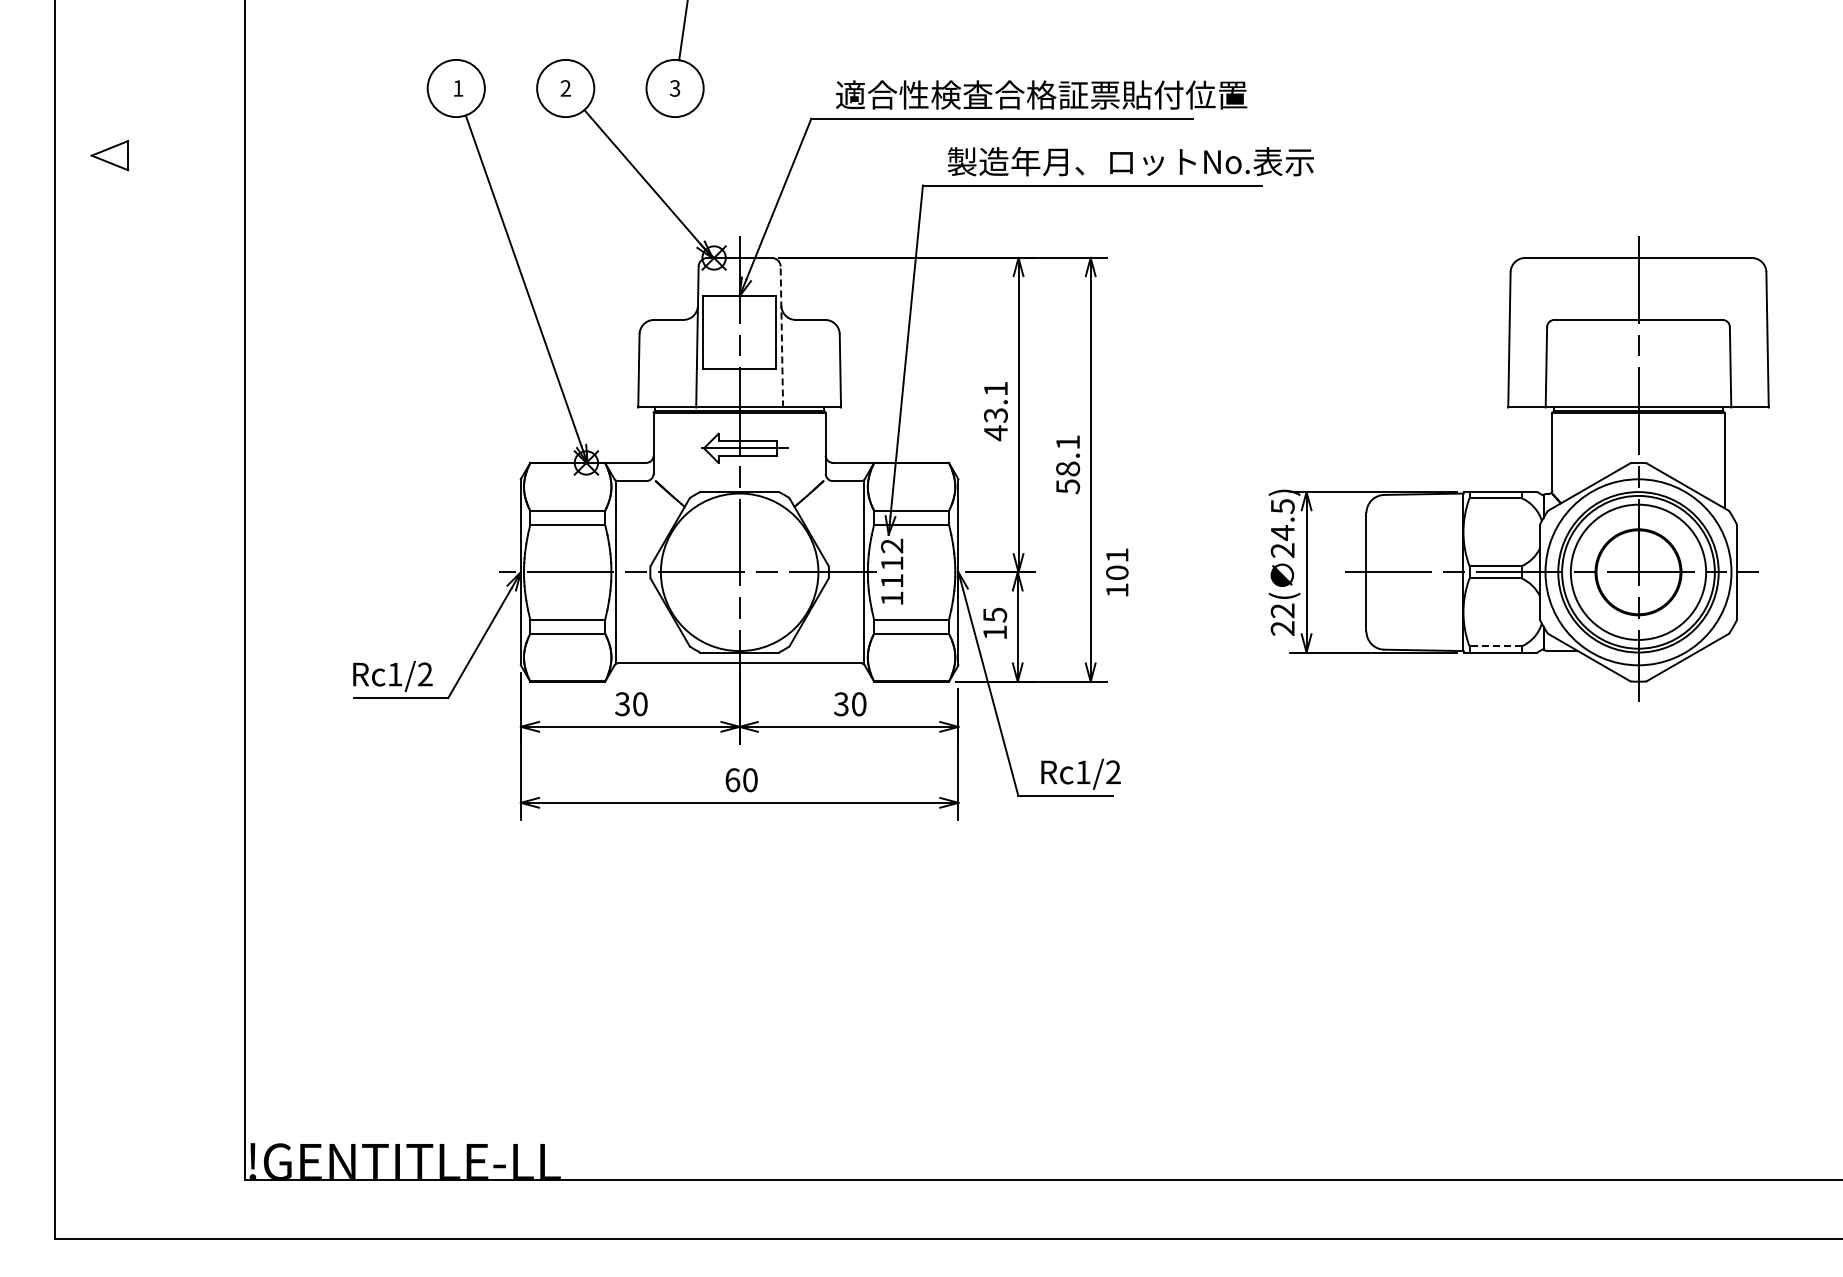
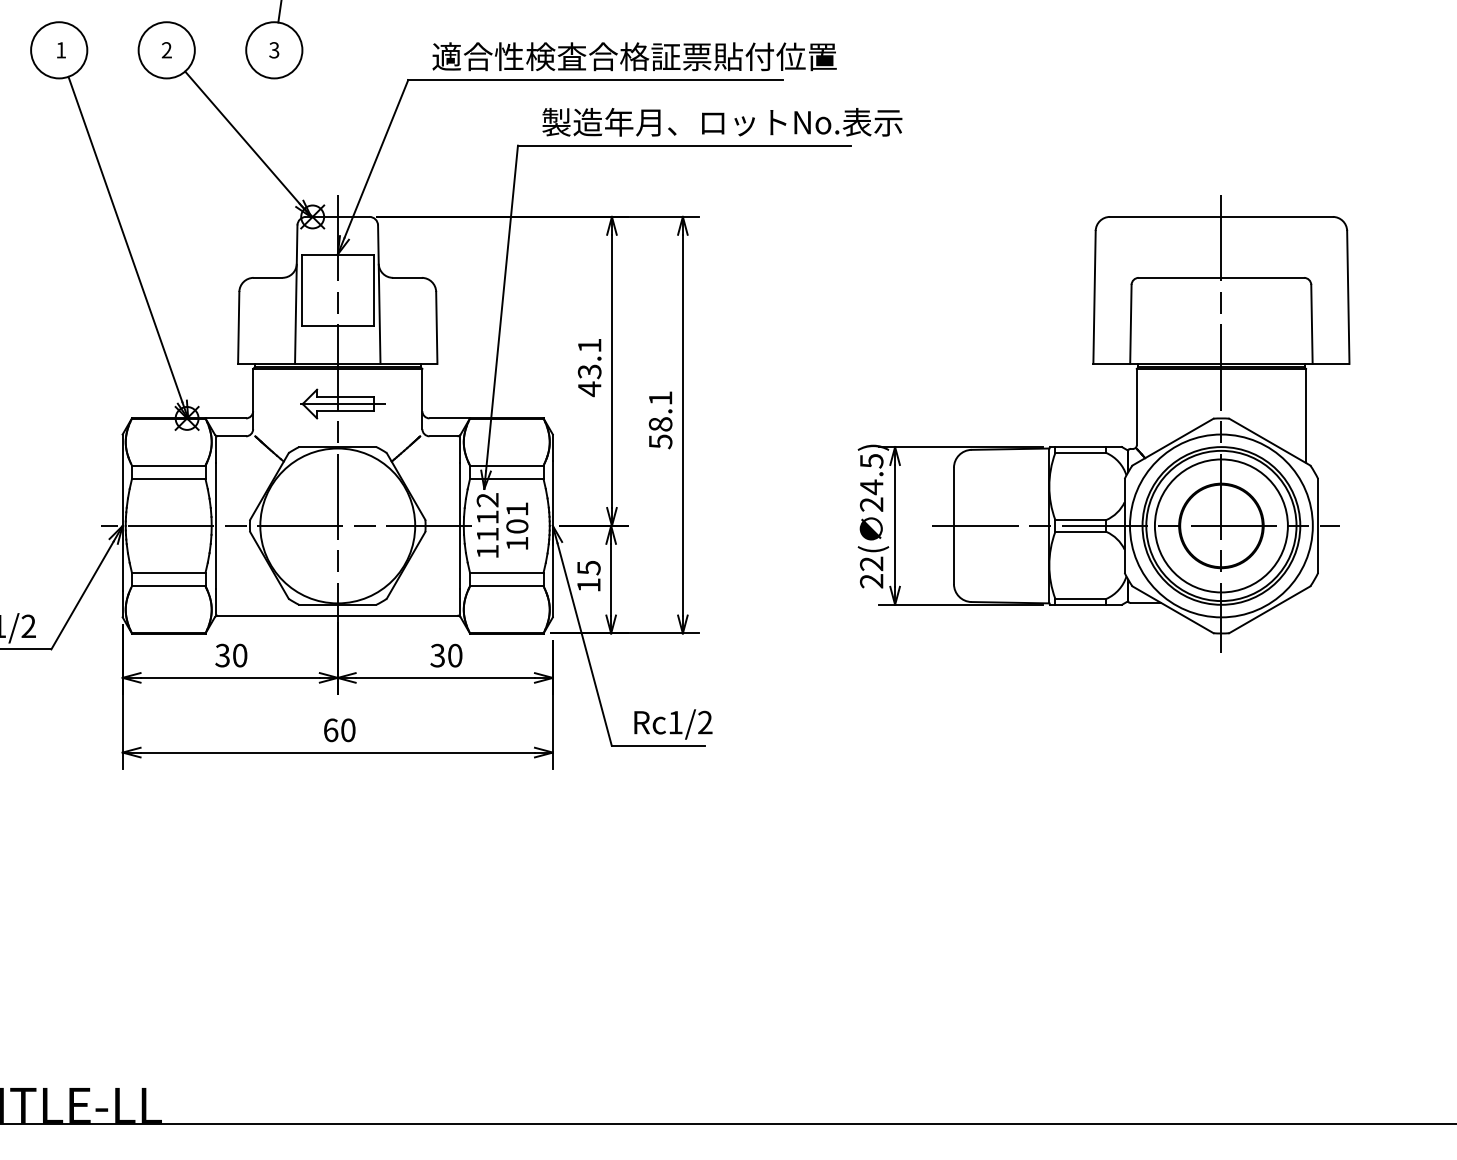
line: (781, 336) -> (378, 294), dashed -> solid
text: (1117, 572) -> (517, 526), moved
line: (1495, 646) -> (1080, 598), dashed -> solid

